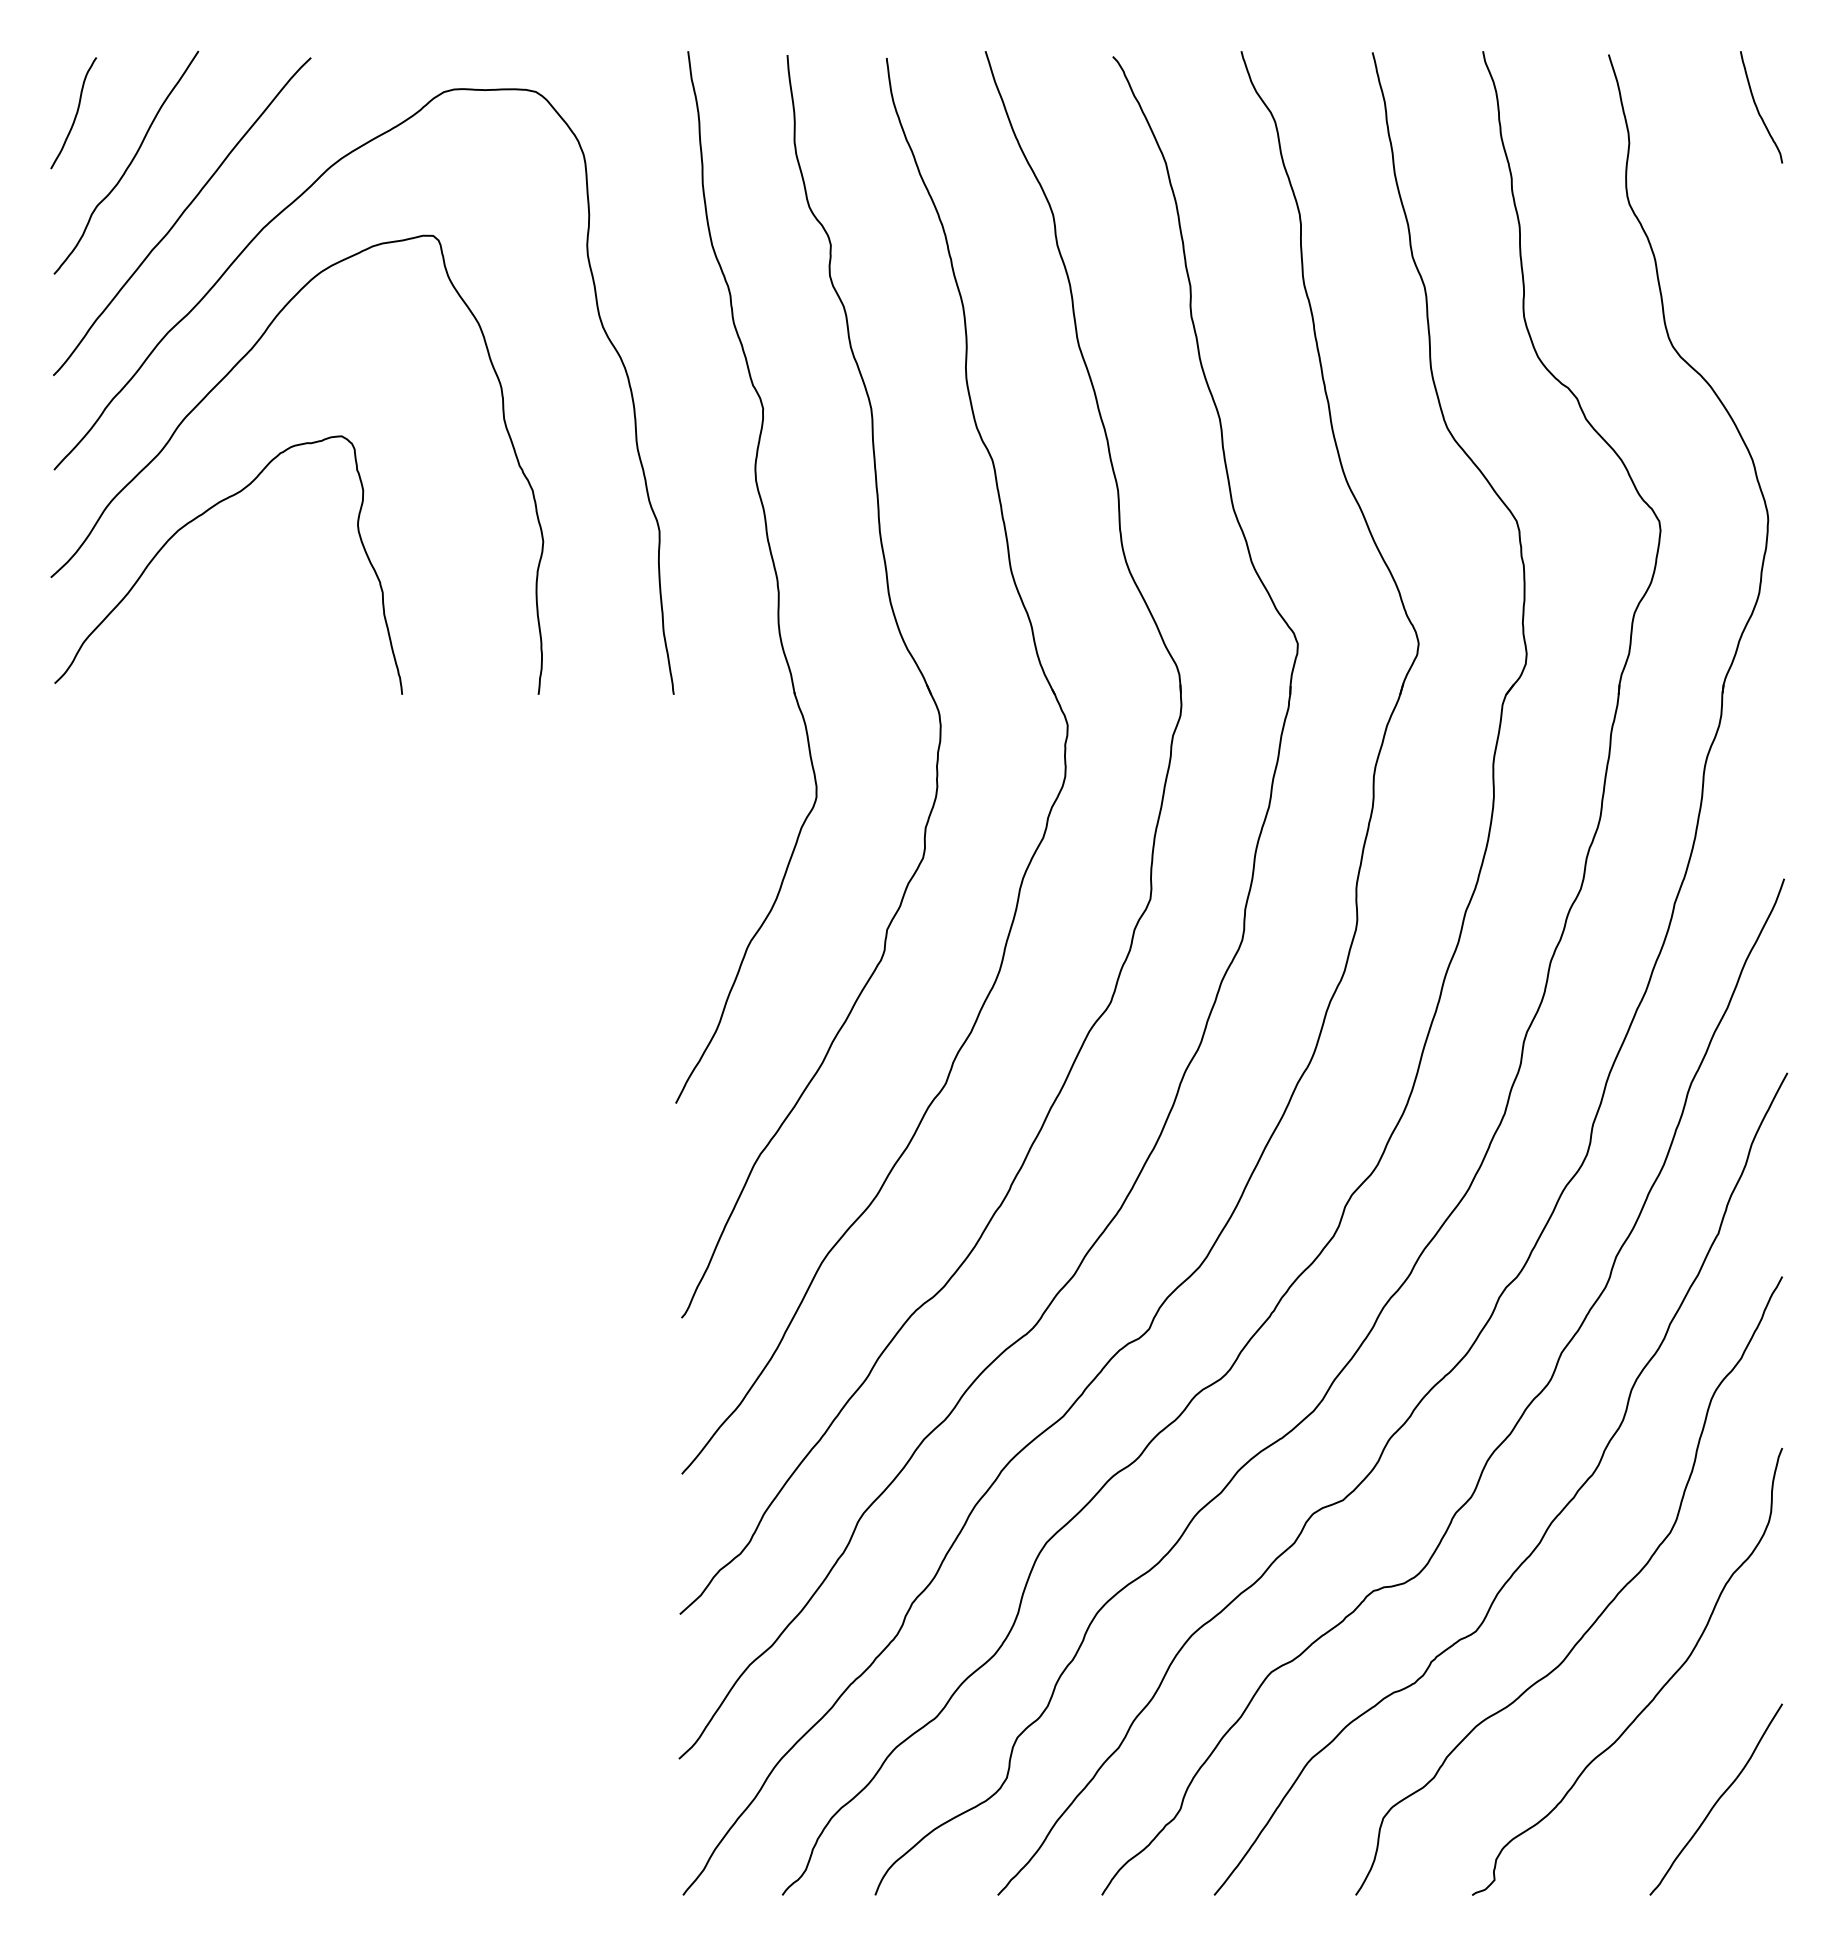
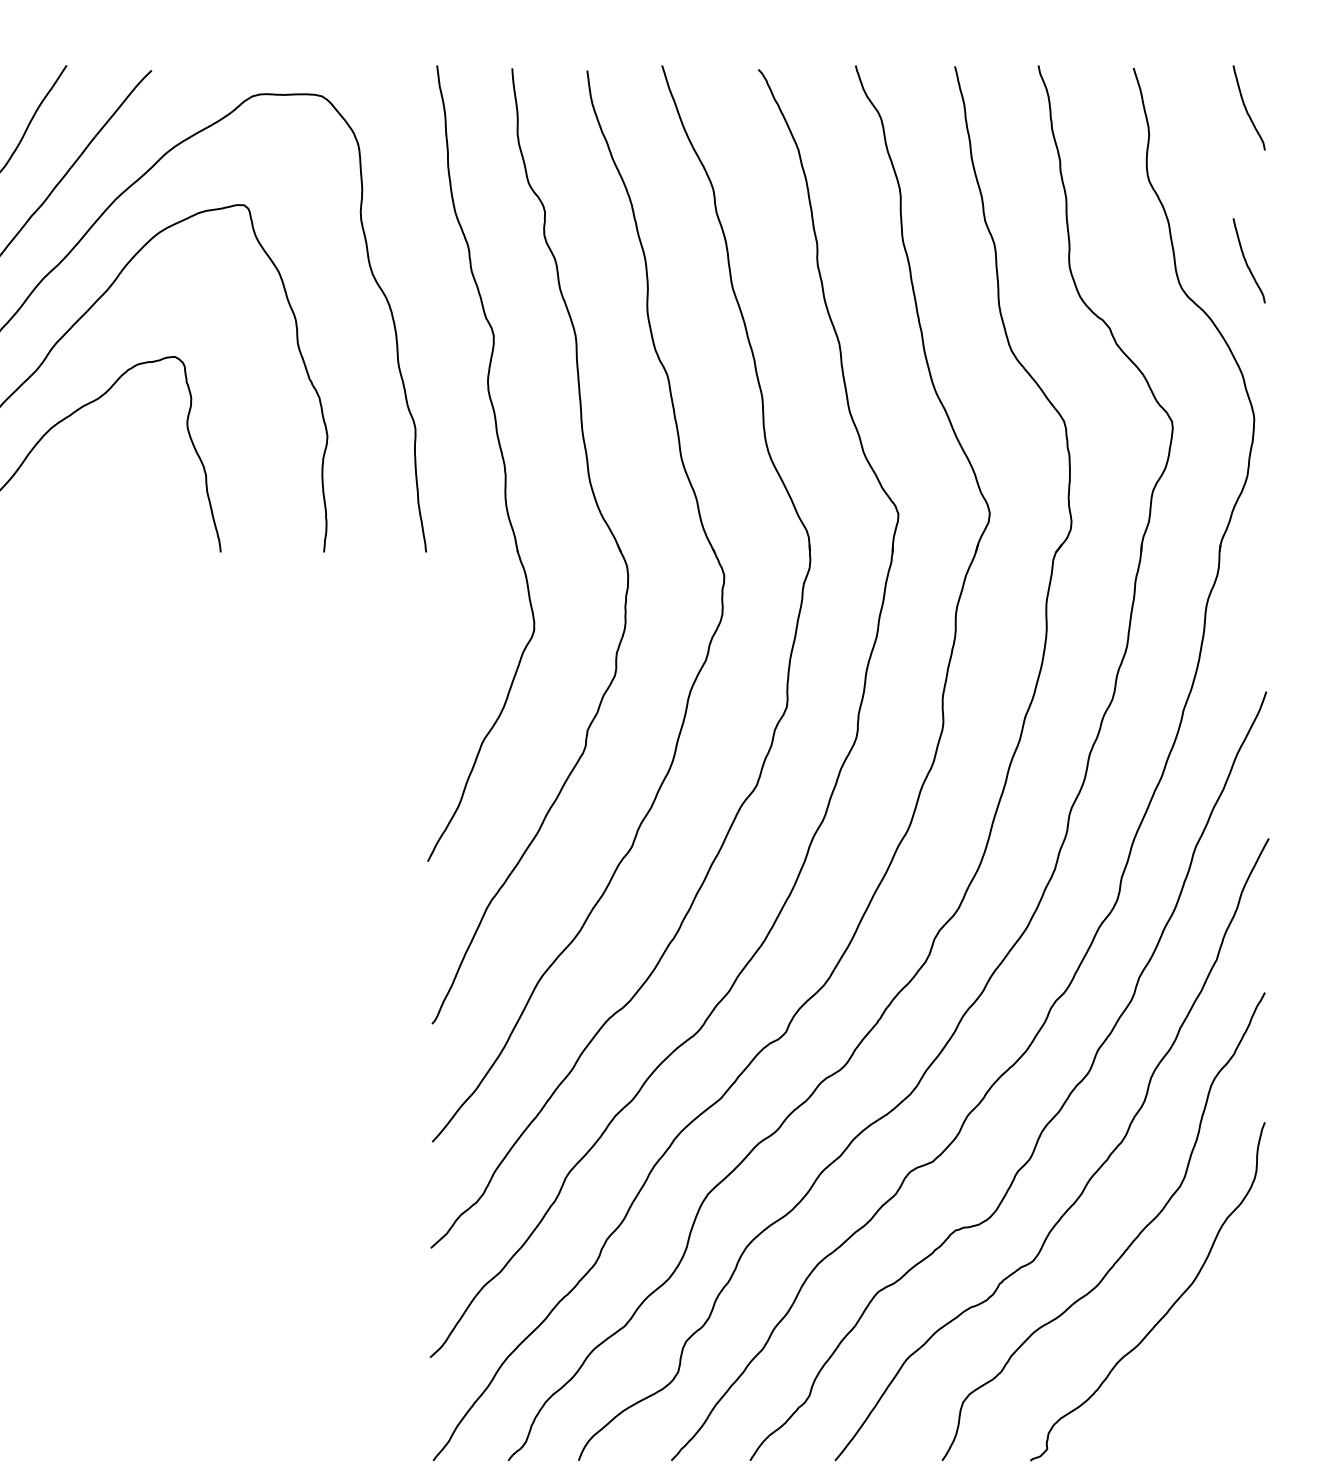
curve: (1758, 310) -> (1246, 261), added
curve: (1716, 1800) -> (1215, 1389), removed

